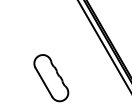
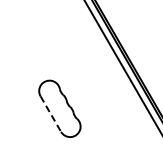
line: (43, 82) -> (50, 114), solid -> dashed

